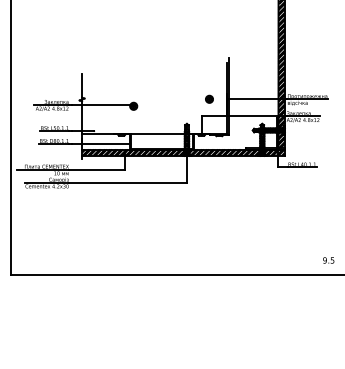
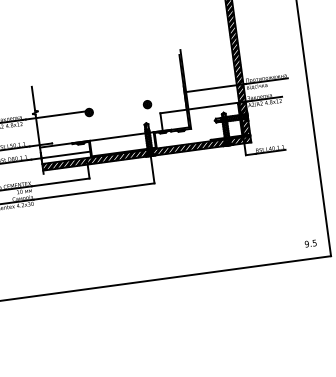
part: (209, 98) -> (147, 103), moved

